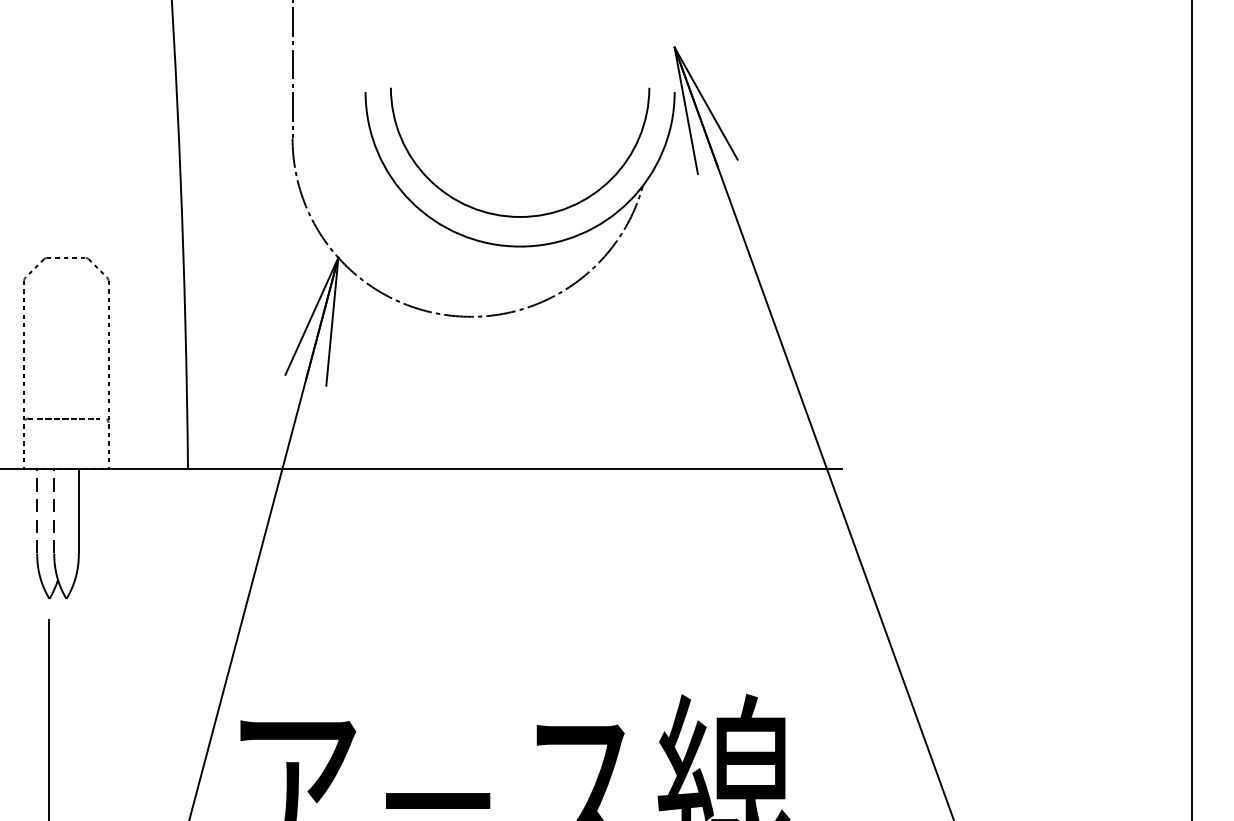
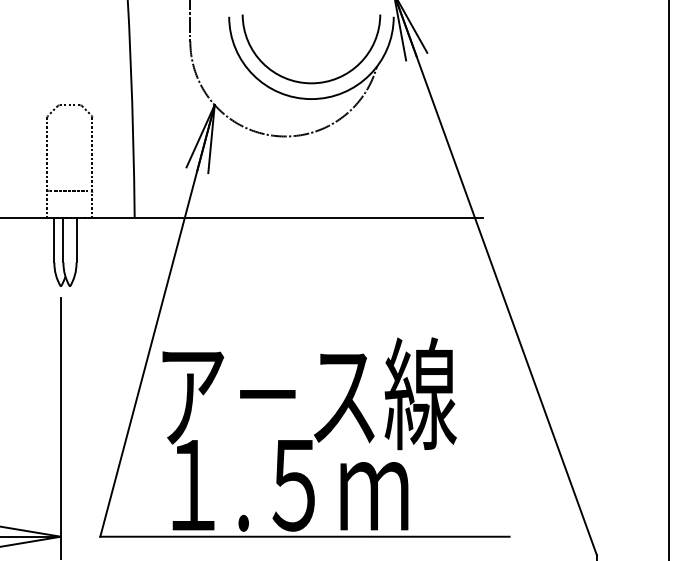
line: (37, 510) -> (54, 239), dashed -> solid
line: (54, 510) -> (63, 239), dashed -> solid

